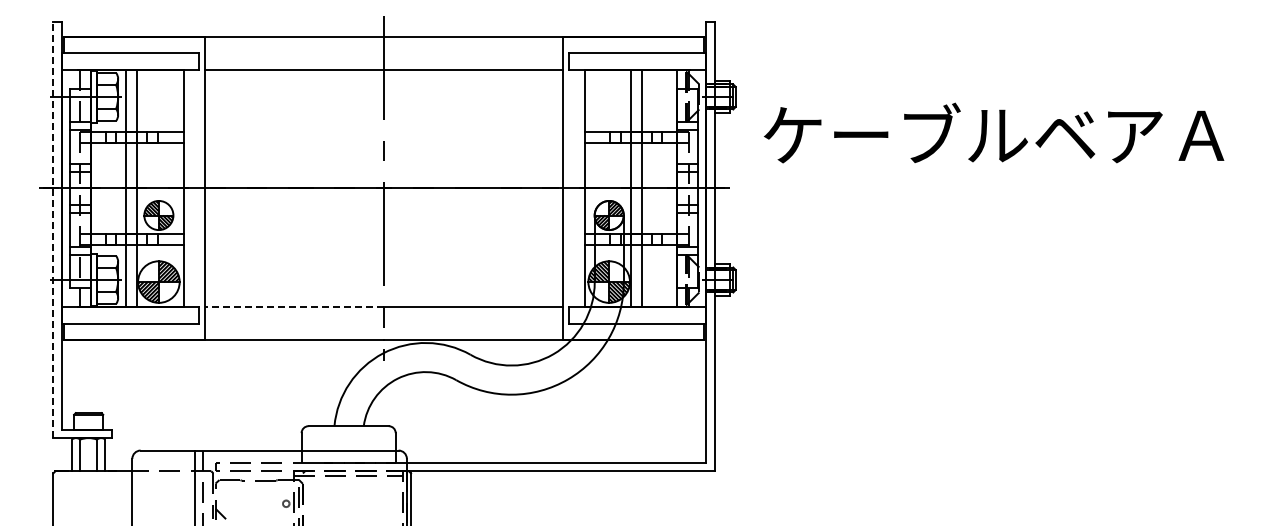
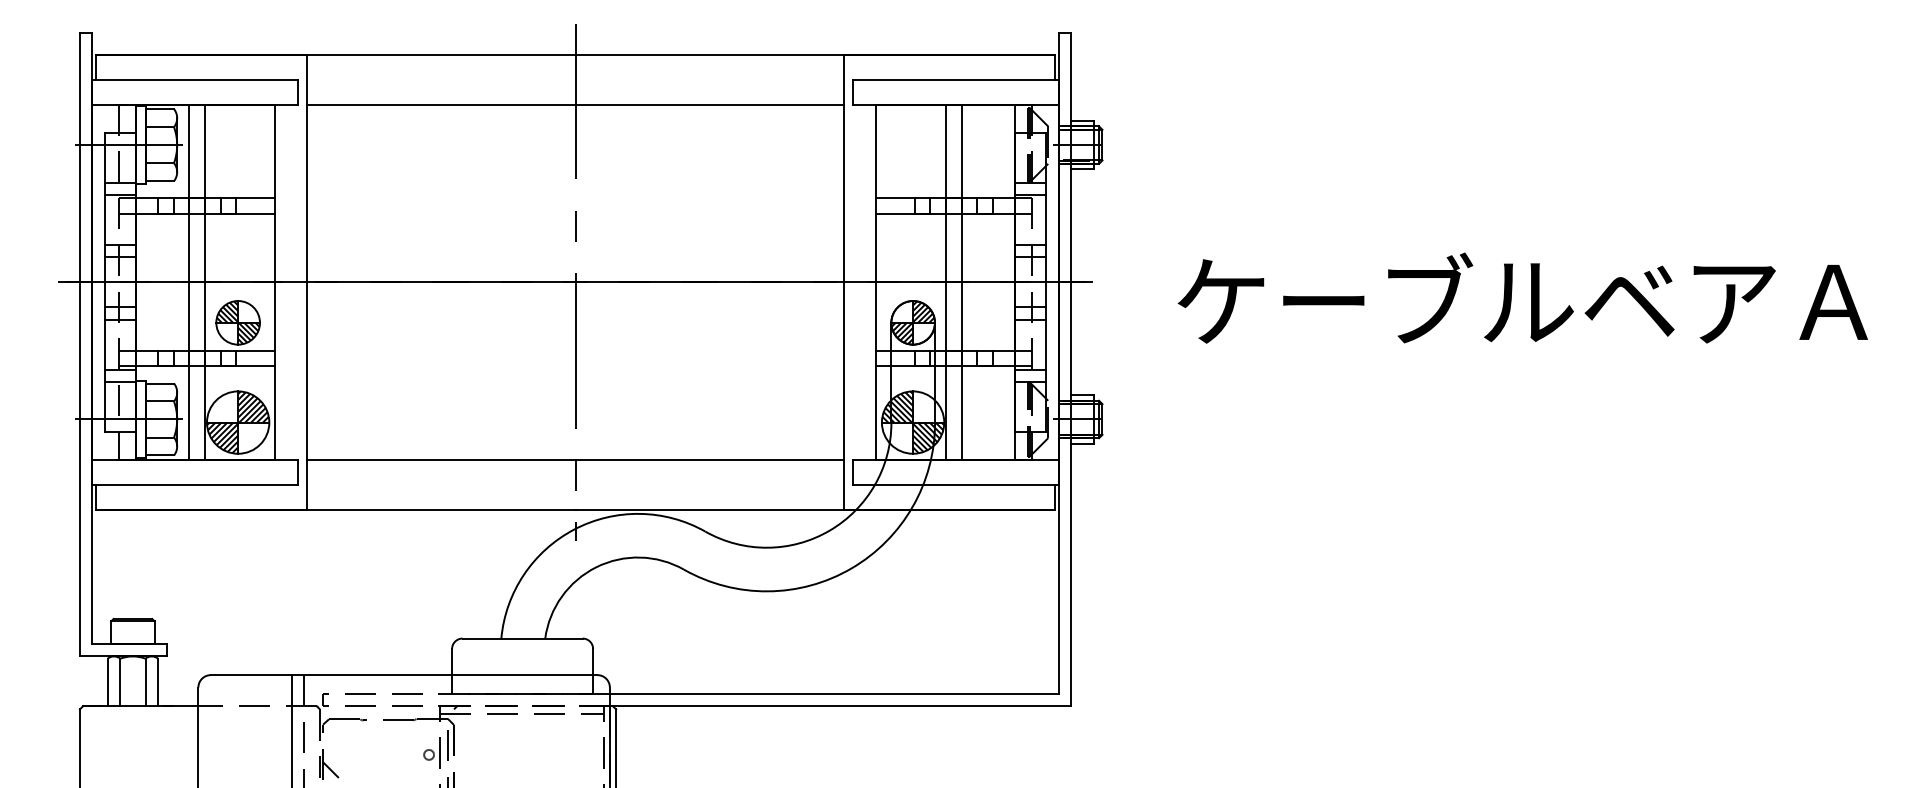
text: (994, 132) -> (1523, 297), moved
line: (53, 230) -> (80, 345), dashed -> solid
line: (294, 307) -> (441, 460), dashed -> solid

